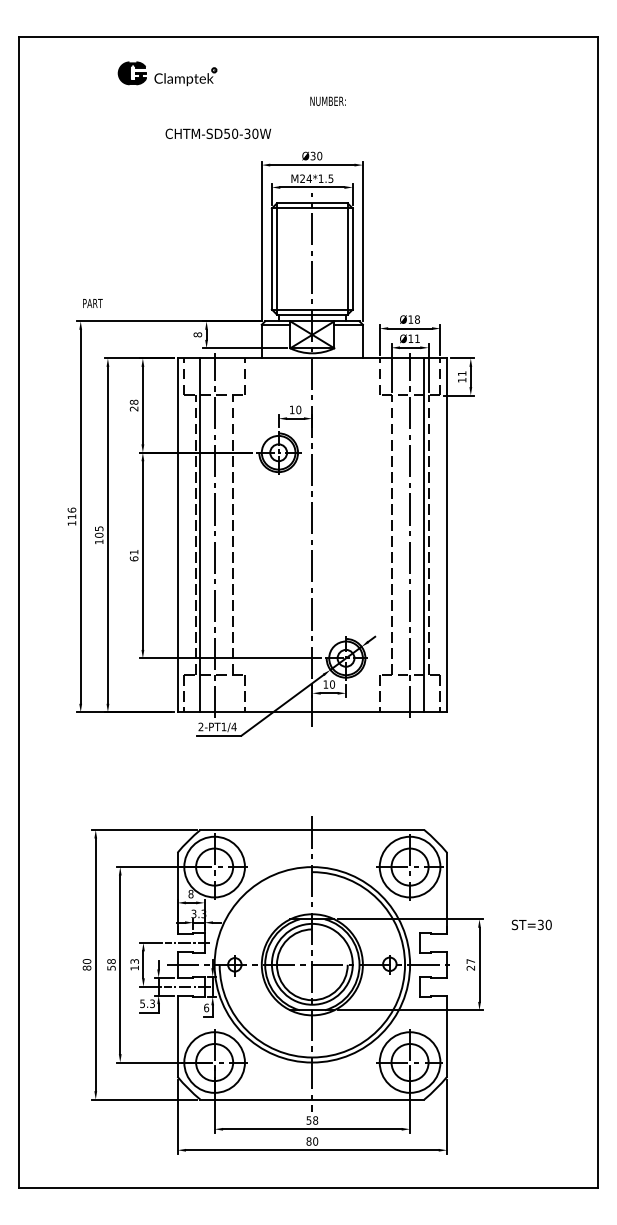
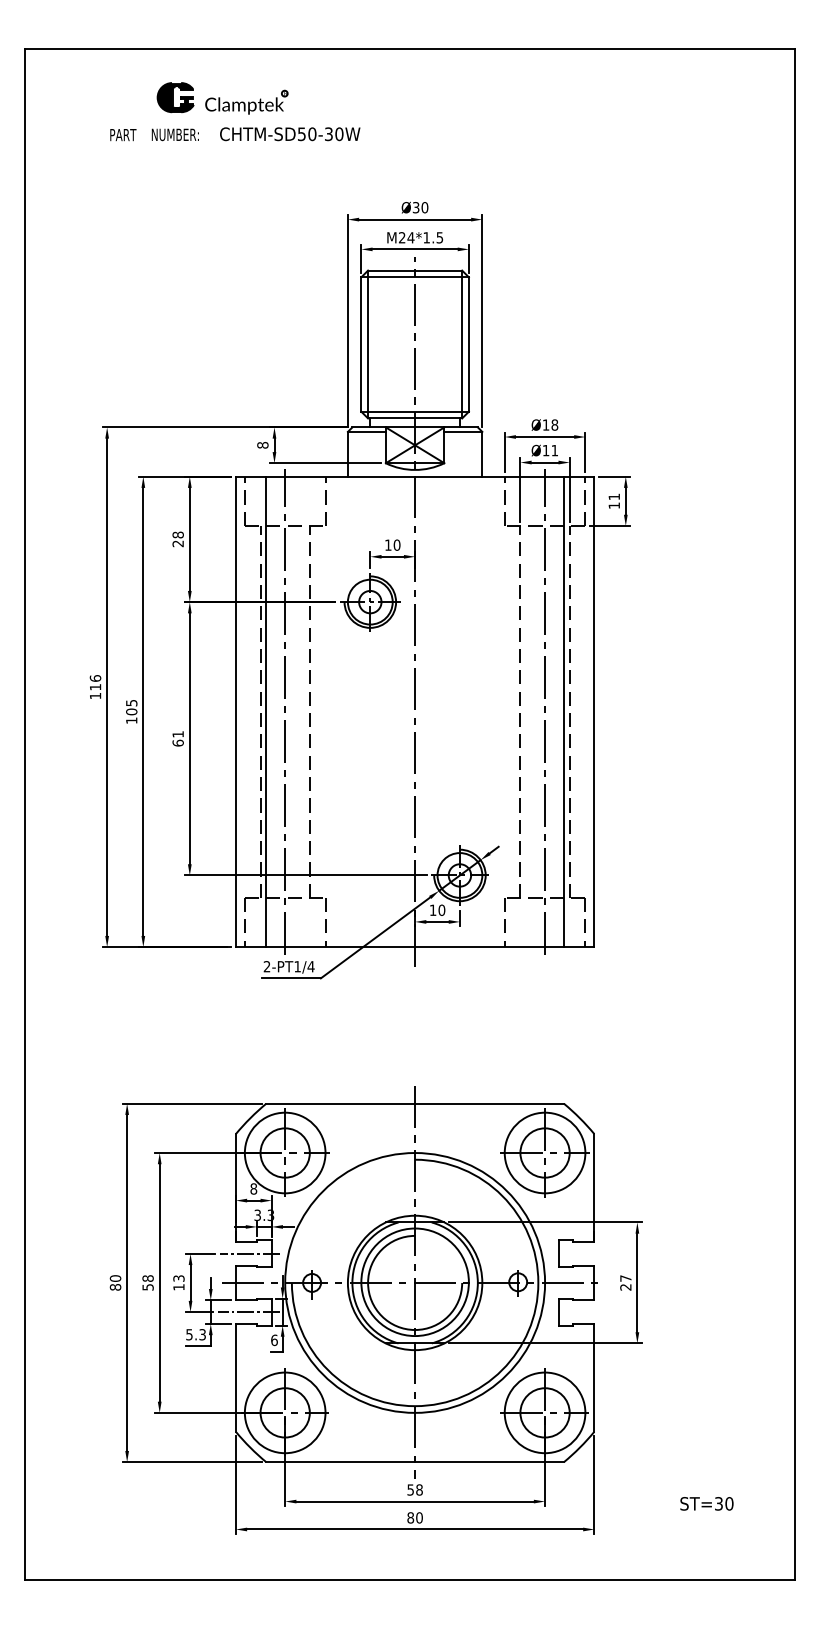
text: (327, 100) -> (174, 133), moved
text: (218, 133) -> (290, 133), moved
text: (92, 303) -> (122, 135), moved
text: (531, 924) -> (706, 1503), moved

